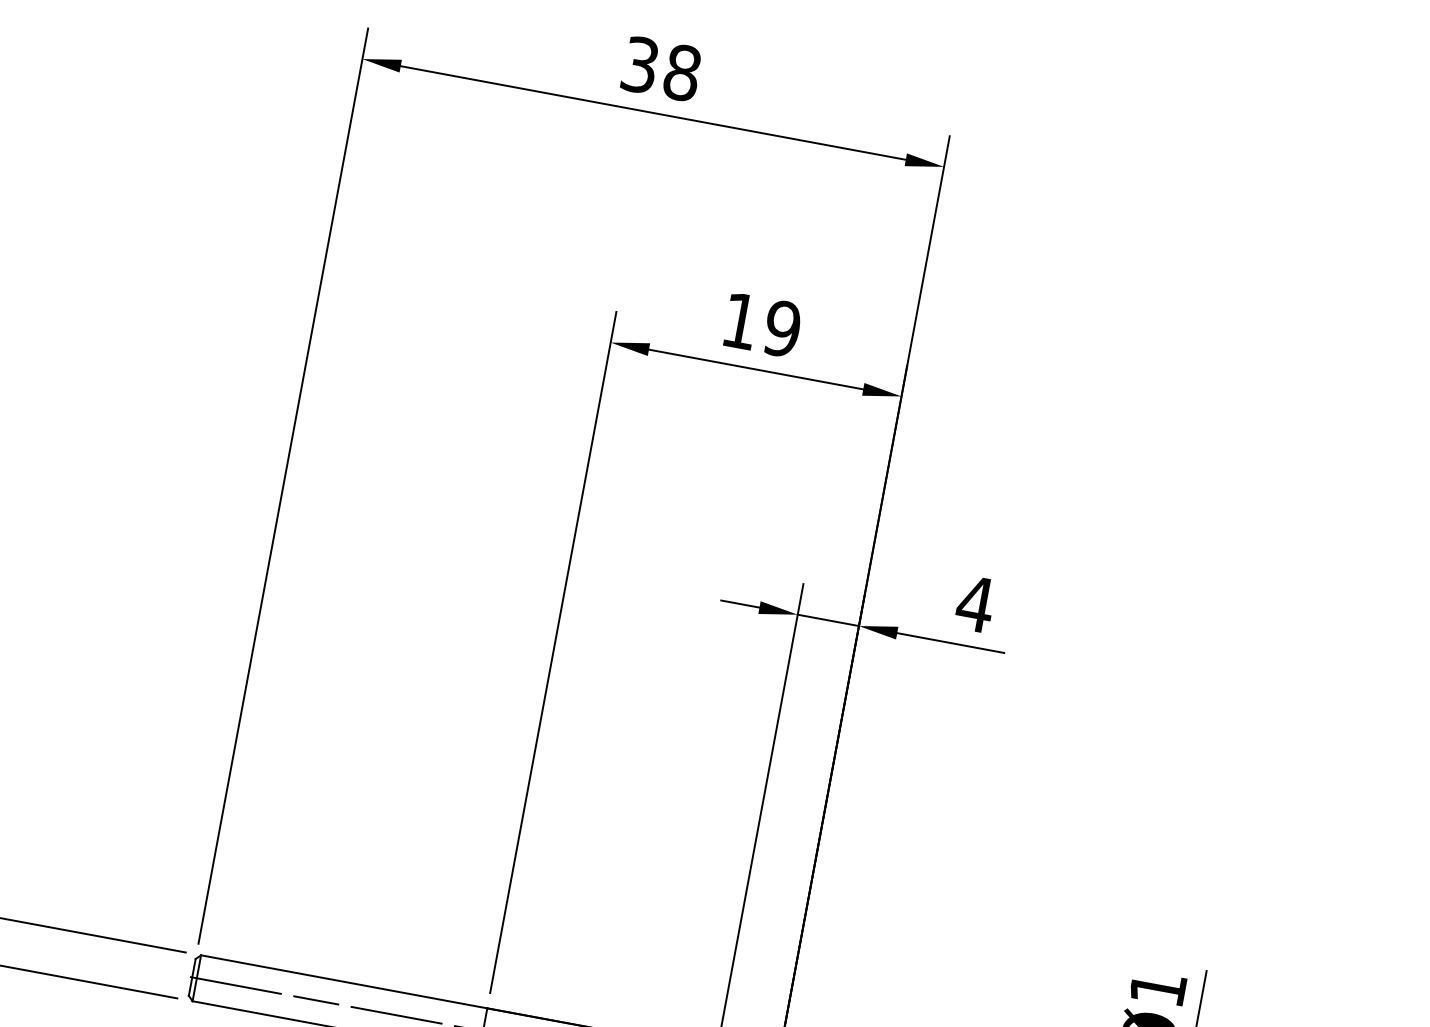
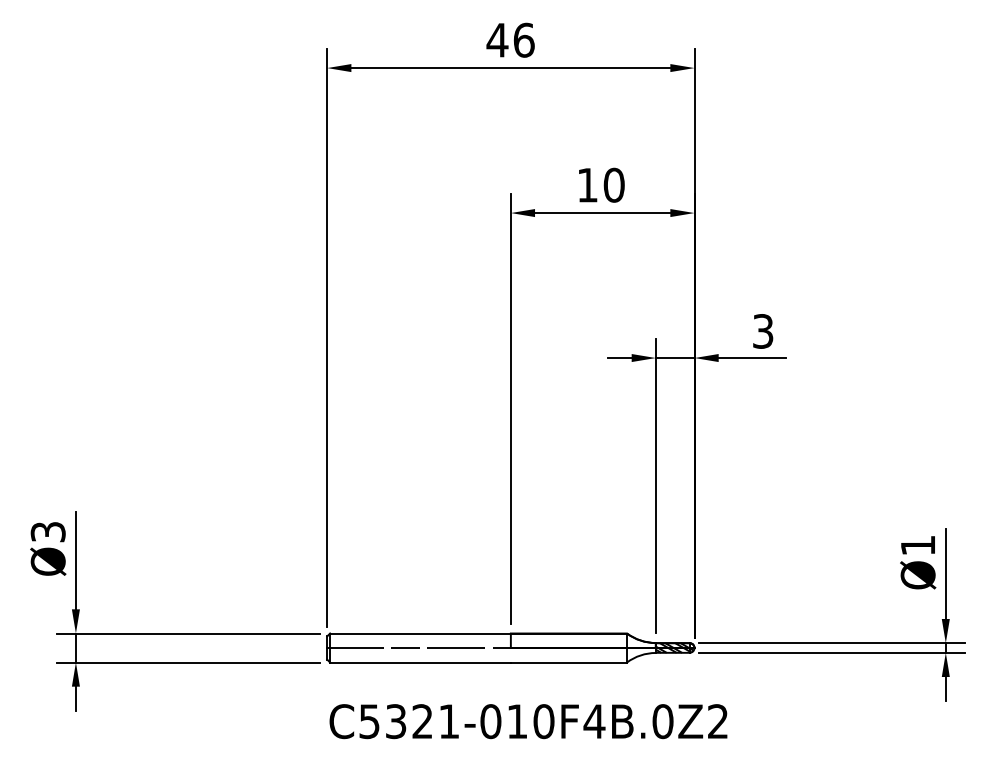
text: (661, 67) -> (510, 39), 38 -> 46
text: (781, 329) -> (613, 185), 19 -> 10
text: (976, 604) -> (763, 331), 4 -> 3

